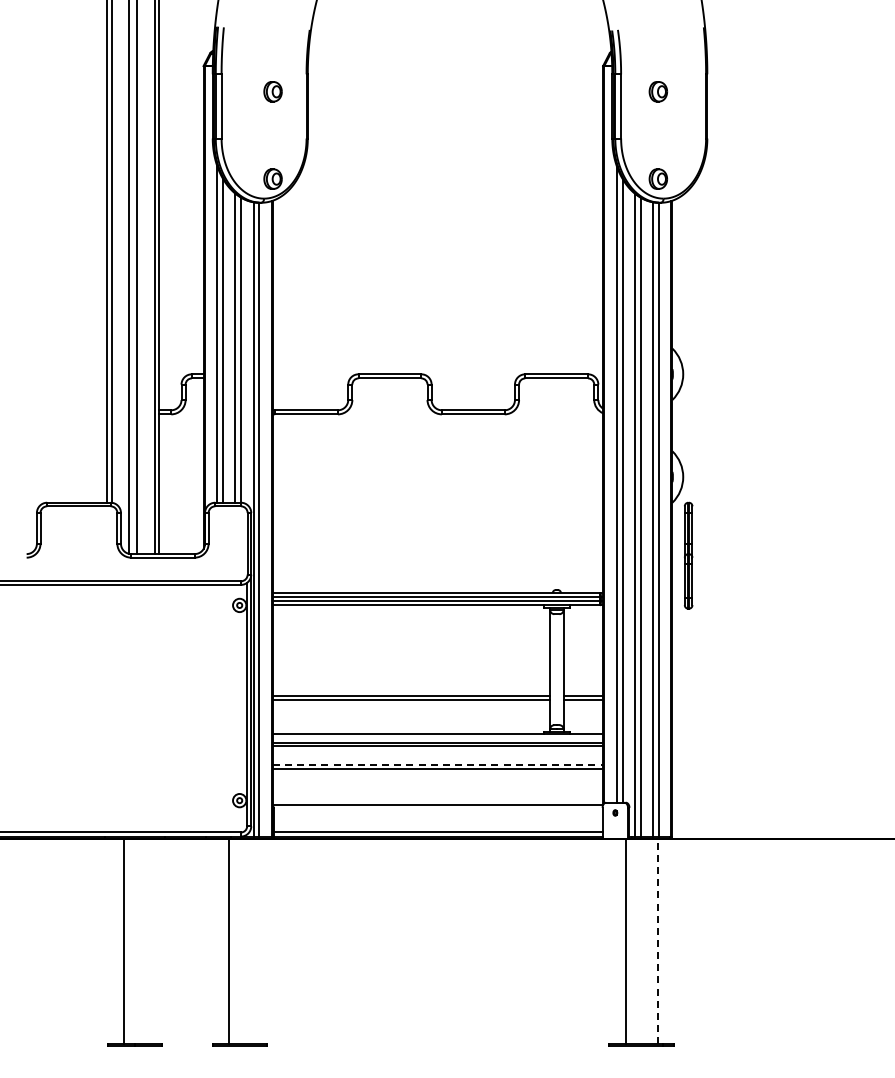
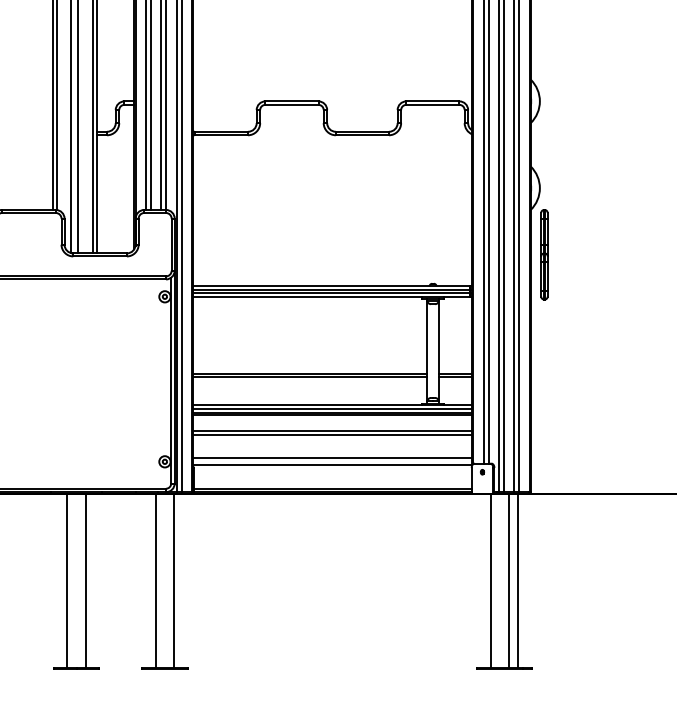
line: (437, 738) -> (332, 409), added
line: (438, 764) -> (332, 431), dashed -> solid
line: (437, 796) -> (332, 458), added
line: (145, 941) -> (85, 580), added
line: (250, 941) -> (174, 580), added
line: (647, 941) -> (509, 580), added
line: (657, 941) -> (518, 580), dashed -> solid

